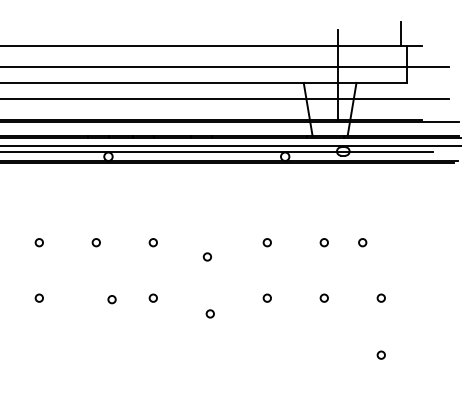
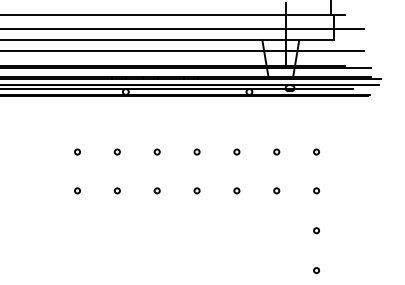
circle: (362, 241) -> (316, 151), moved
circle: (206, 256) -> (196, 151), moved
circle: (110, 299) -> (116, 190), moved
circle: (209, 313) -> (196, 190), moved

